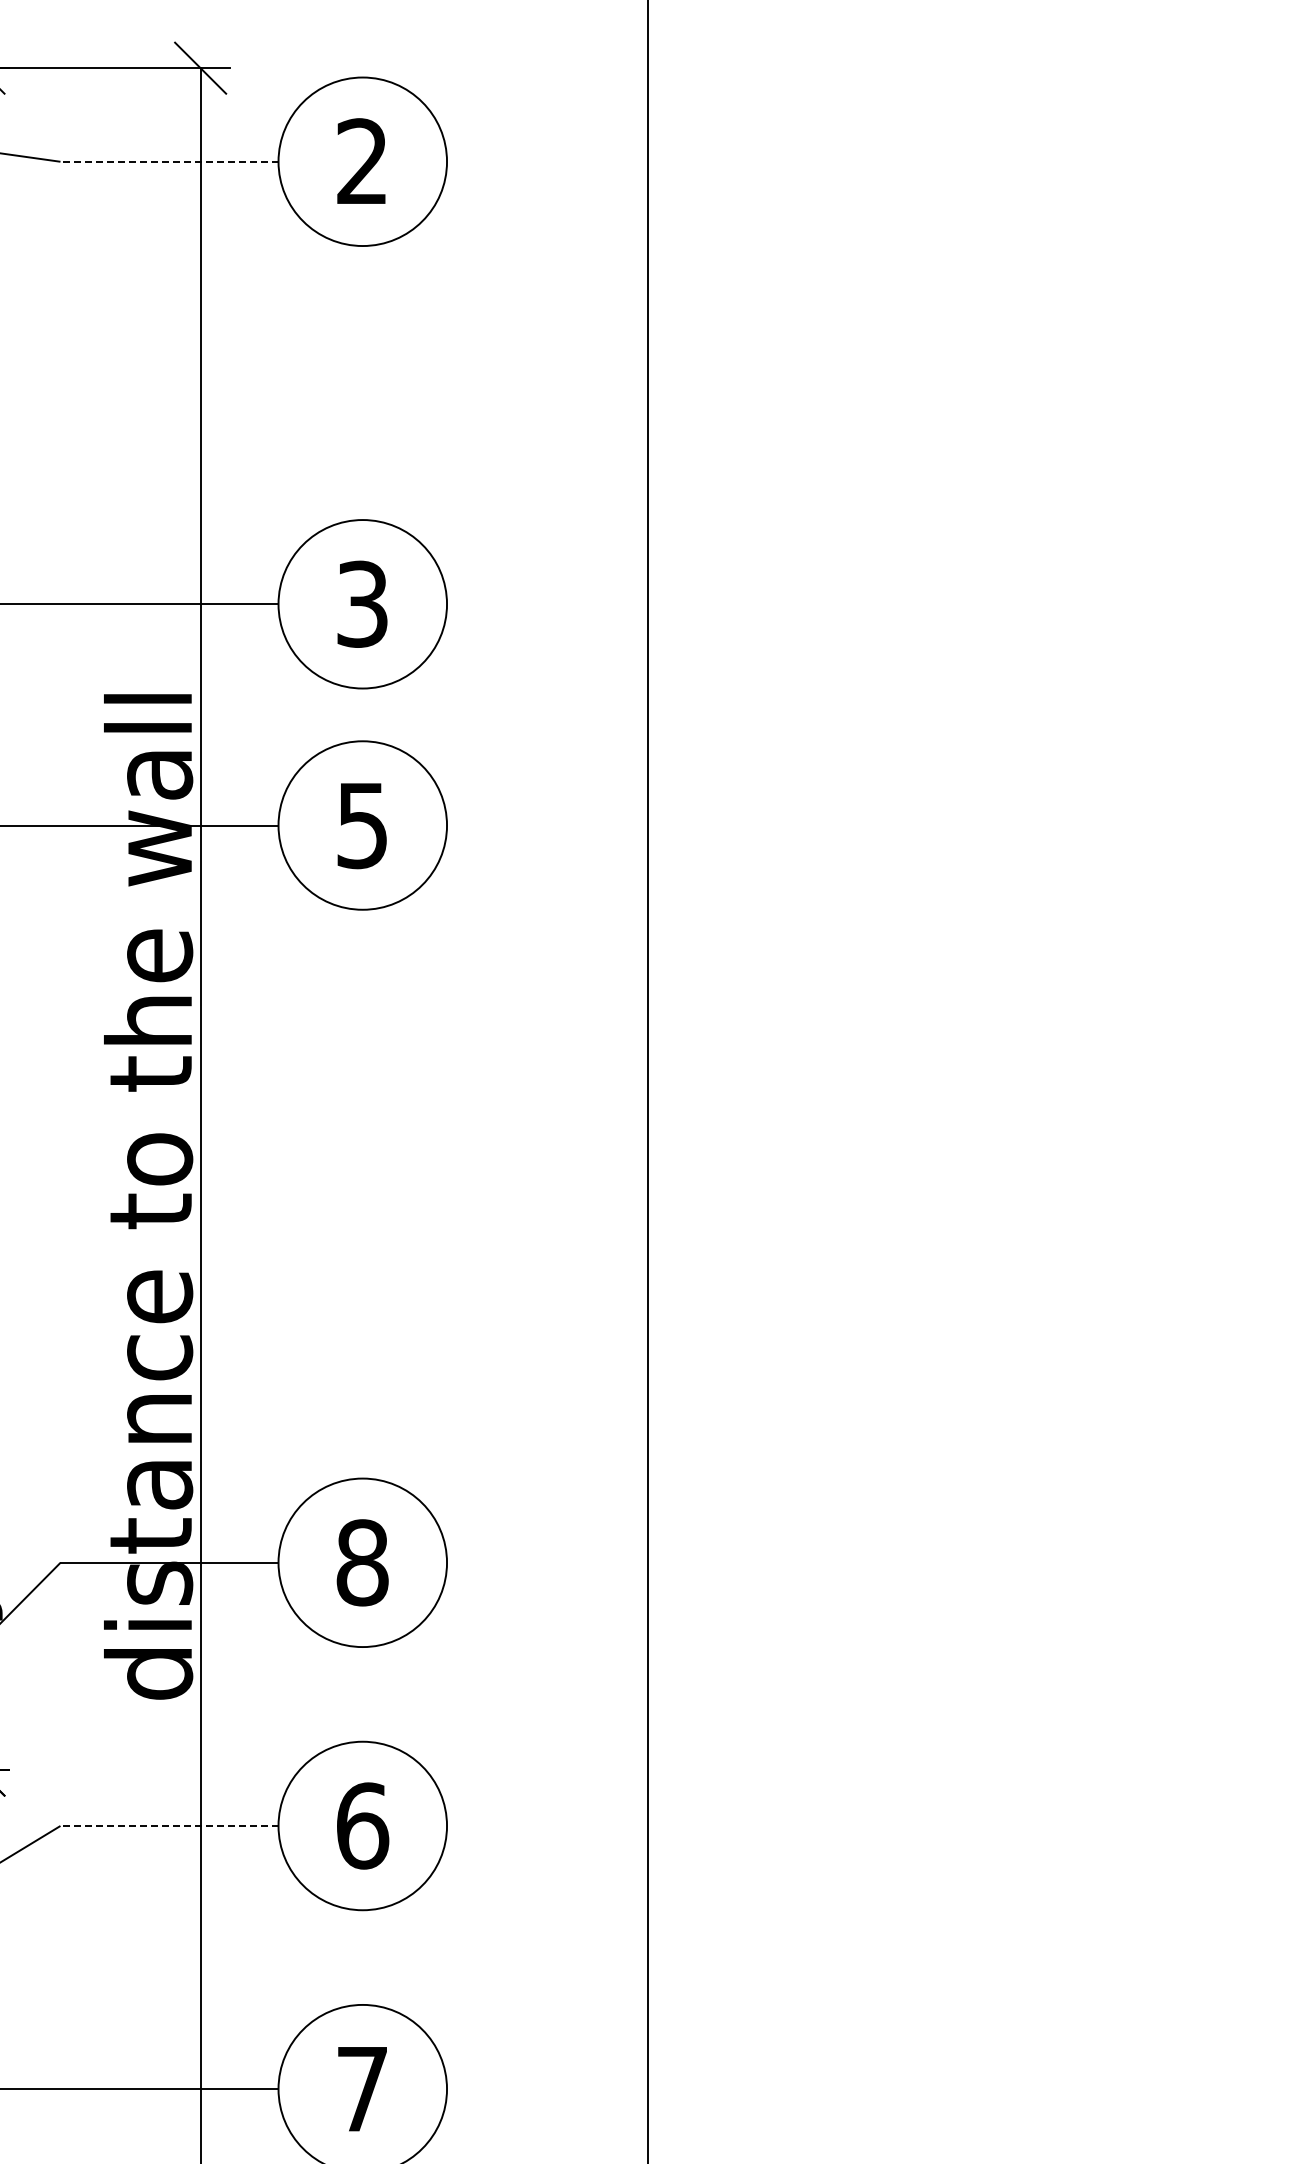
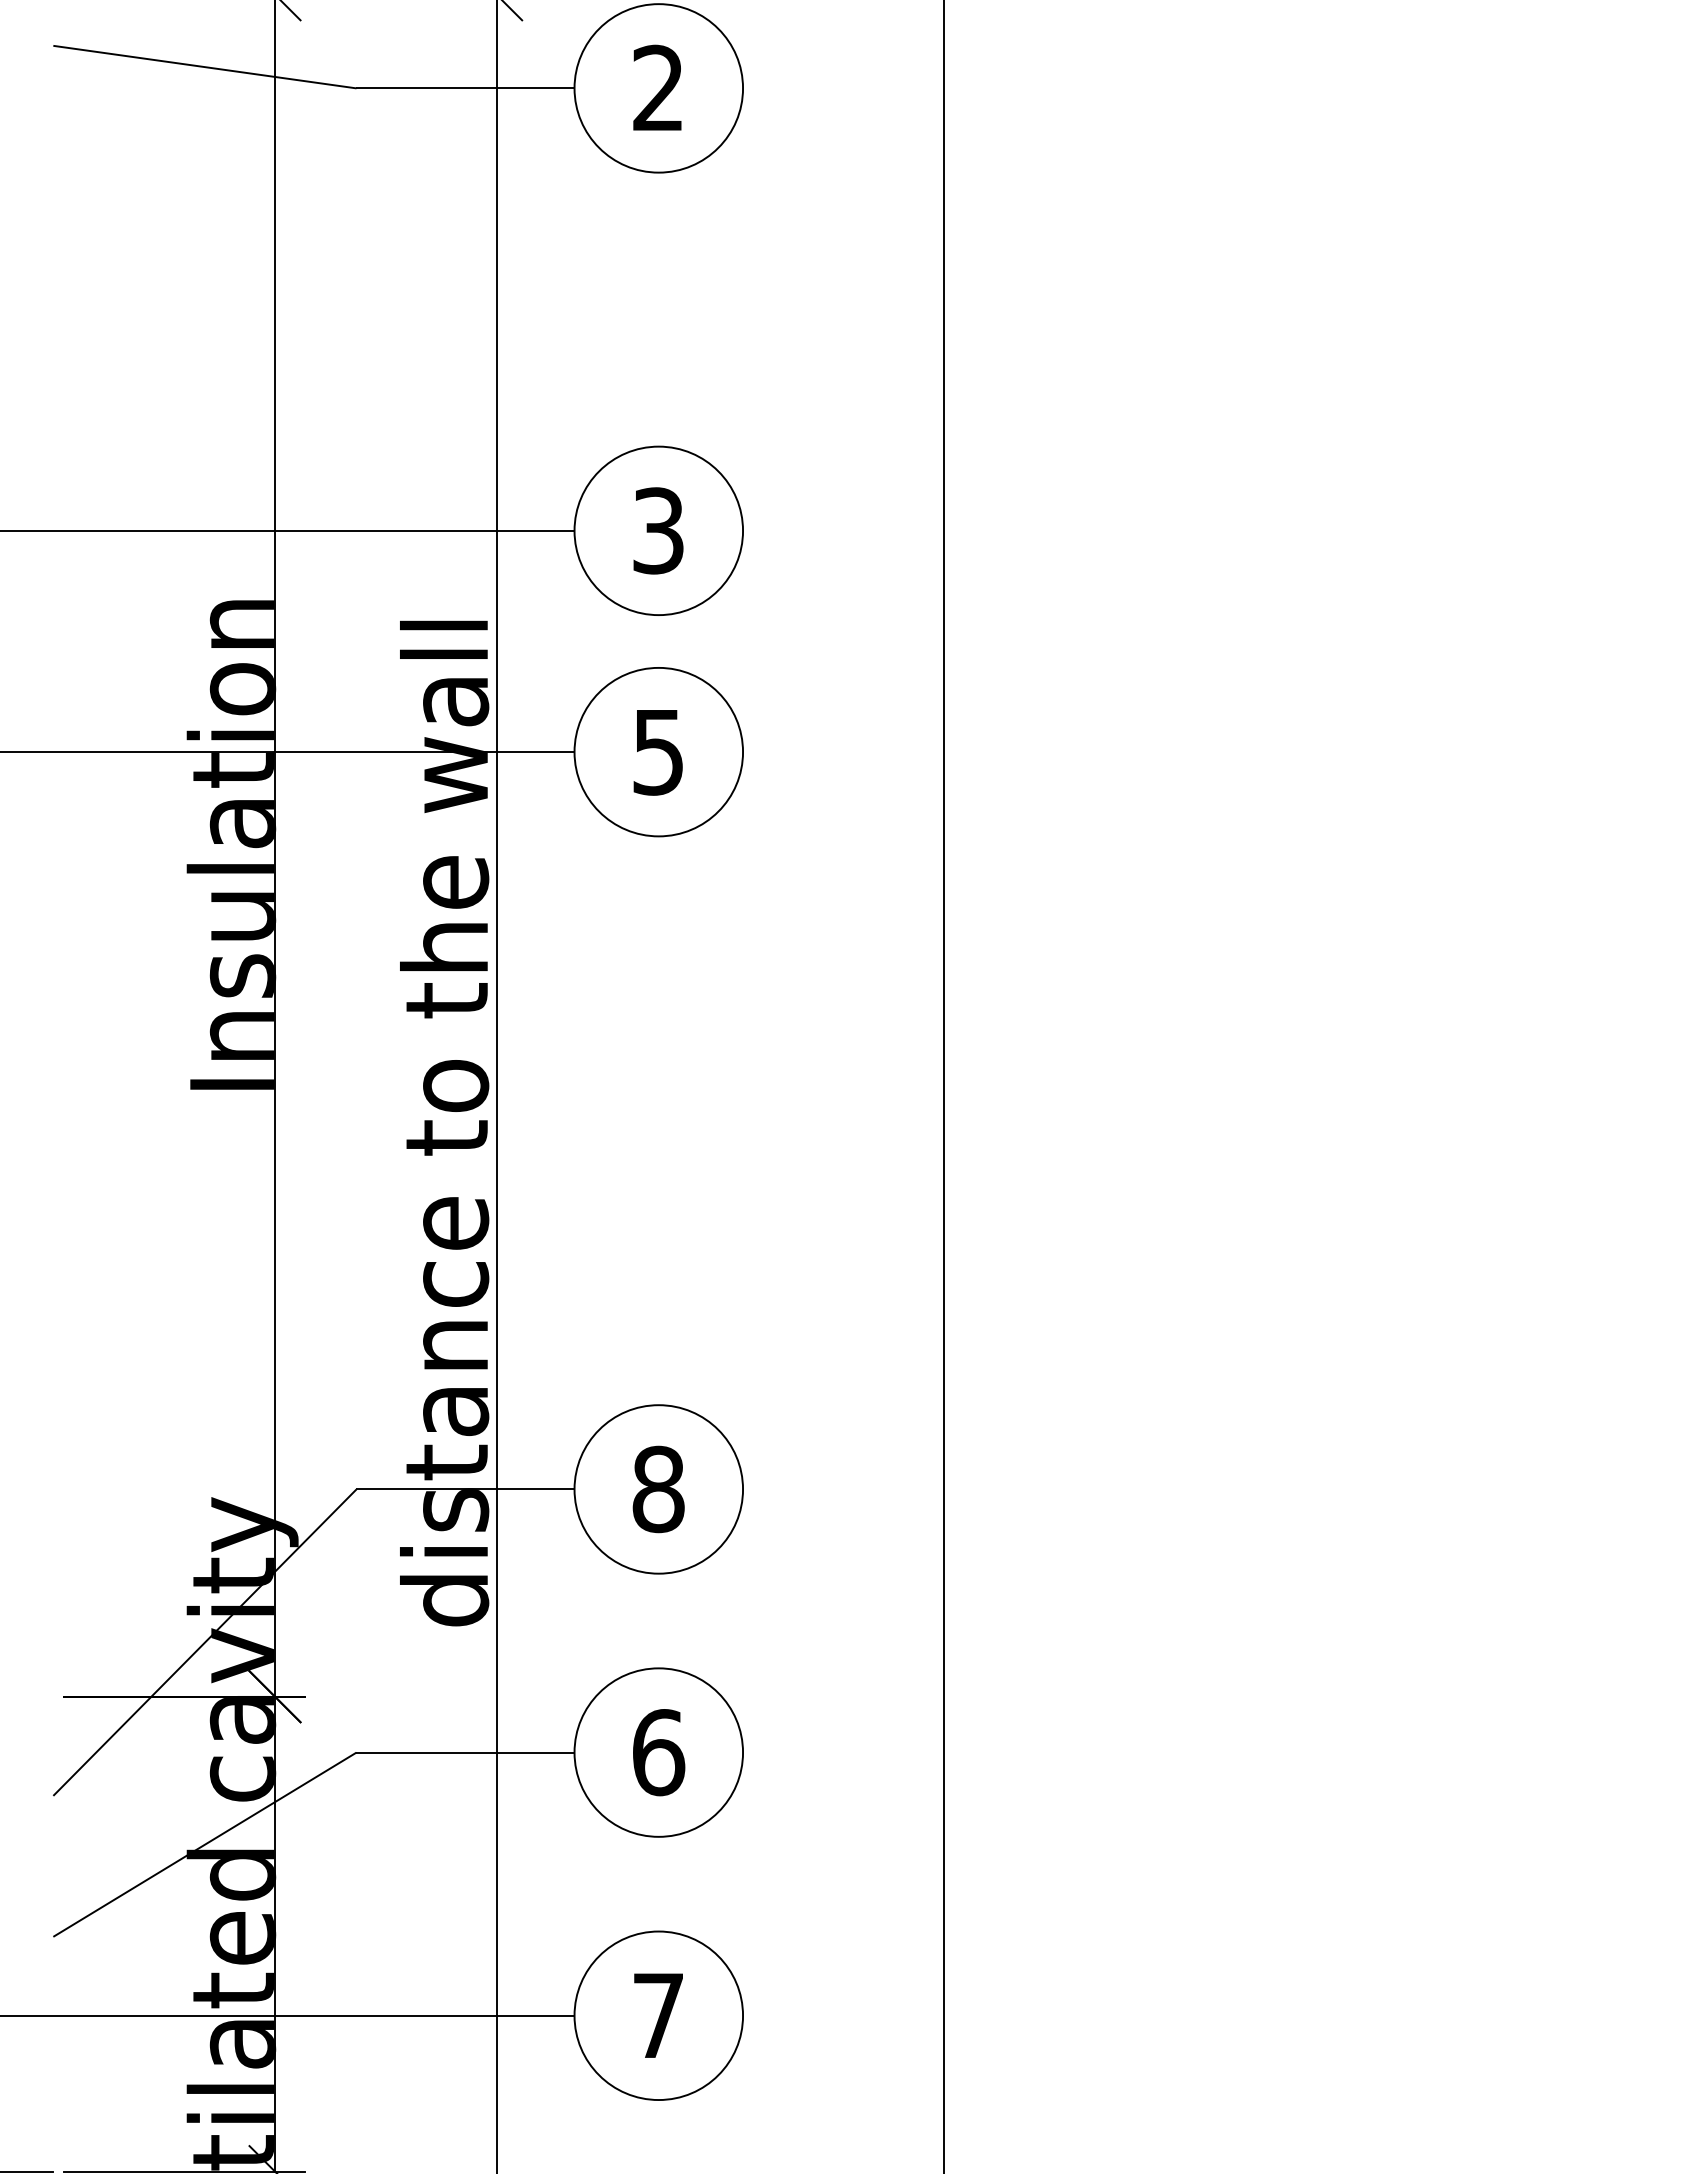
line: (169, 161) -> (465, 88), dashed -> solid
line: (169, 1825) -> (465, 1752), dashed -> solid

